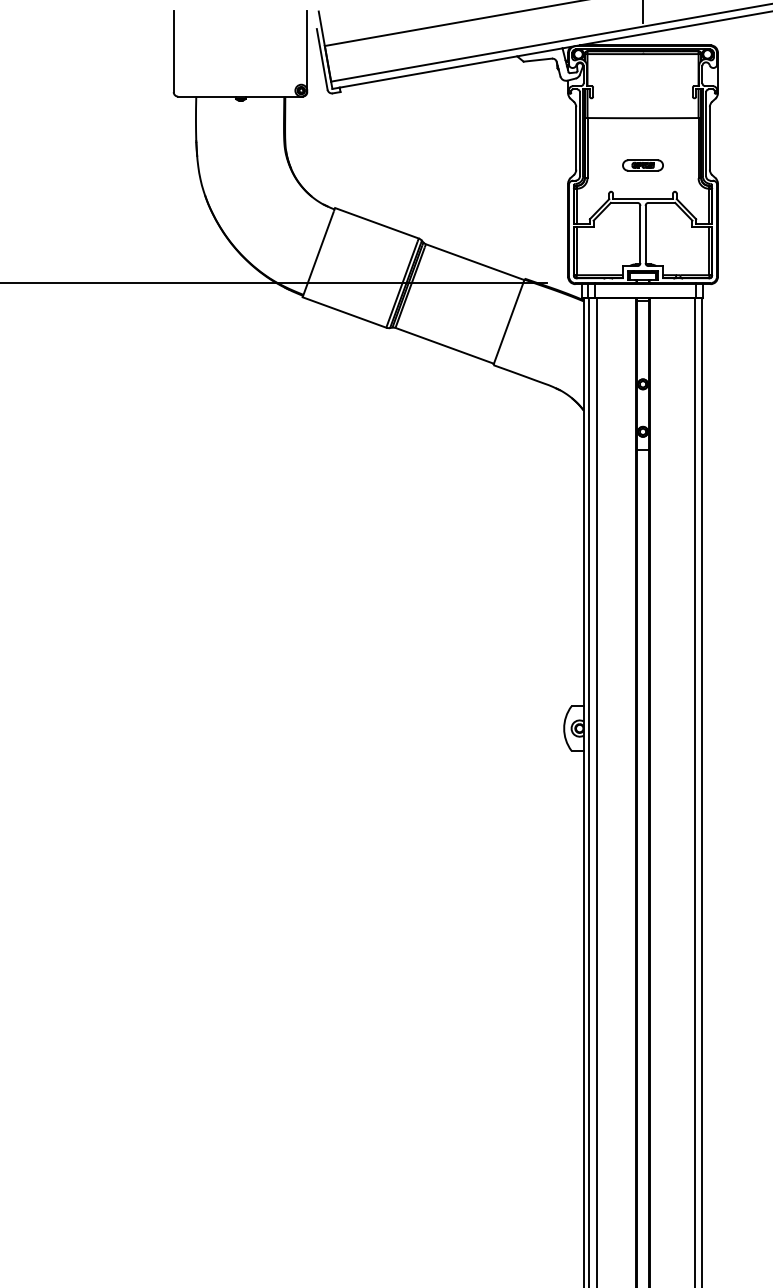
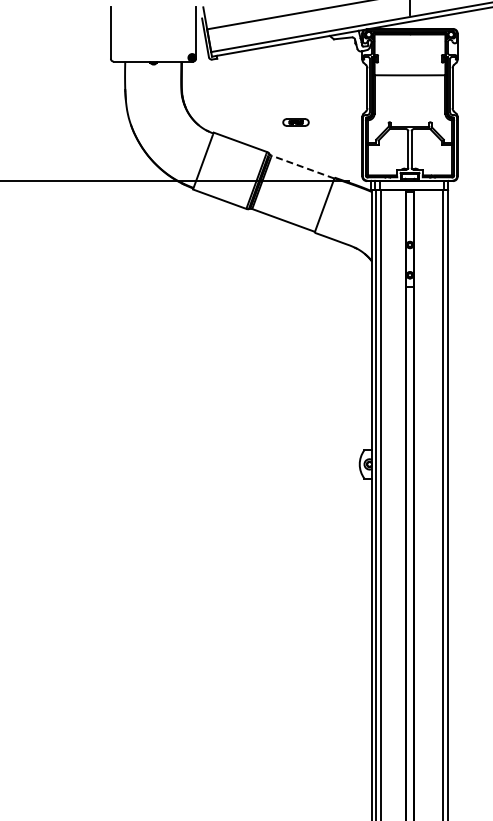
part: (642, 165) -> (295, 122), moved
line: (474, 261) -> (302, 166), solid -> dashed

